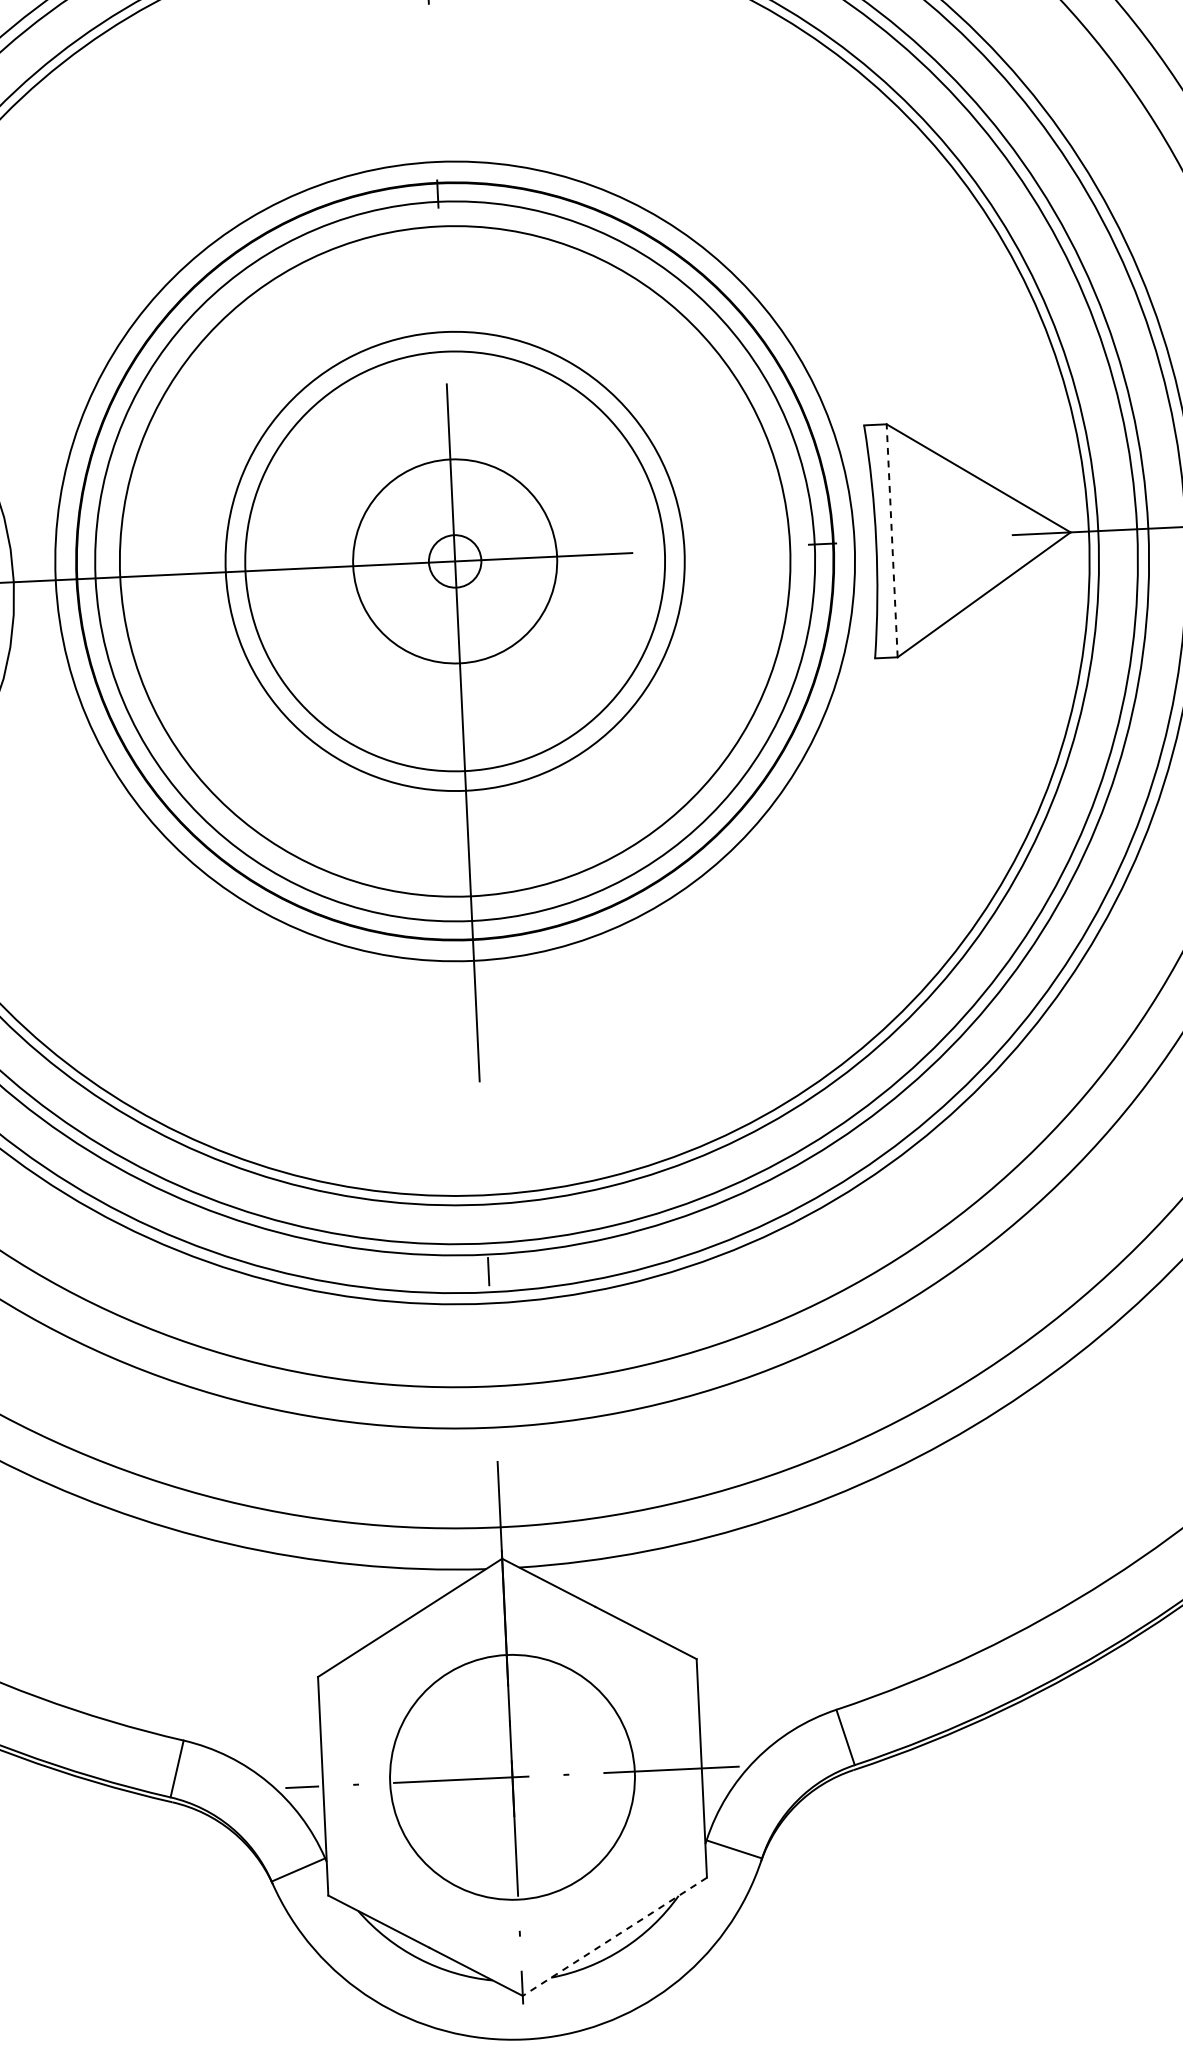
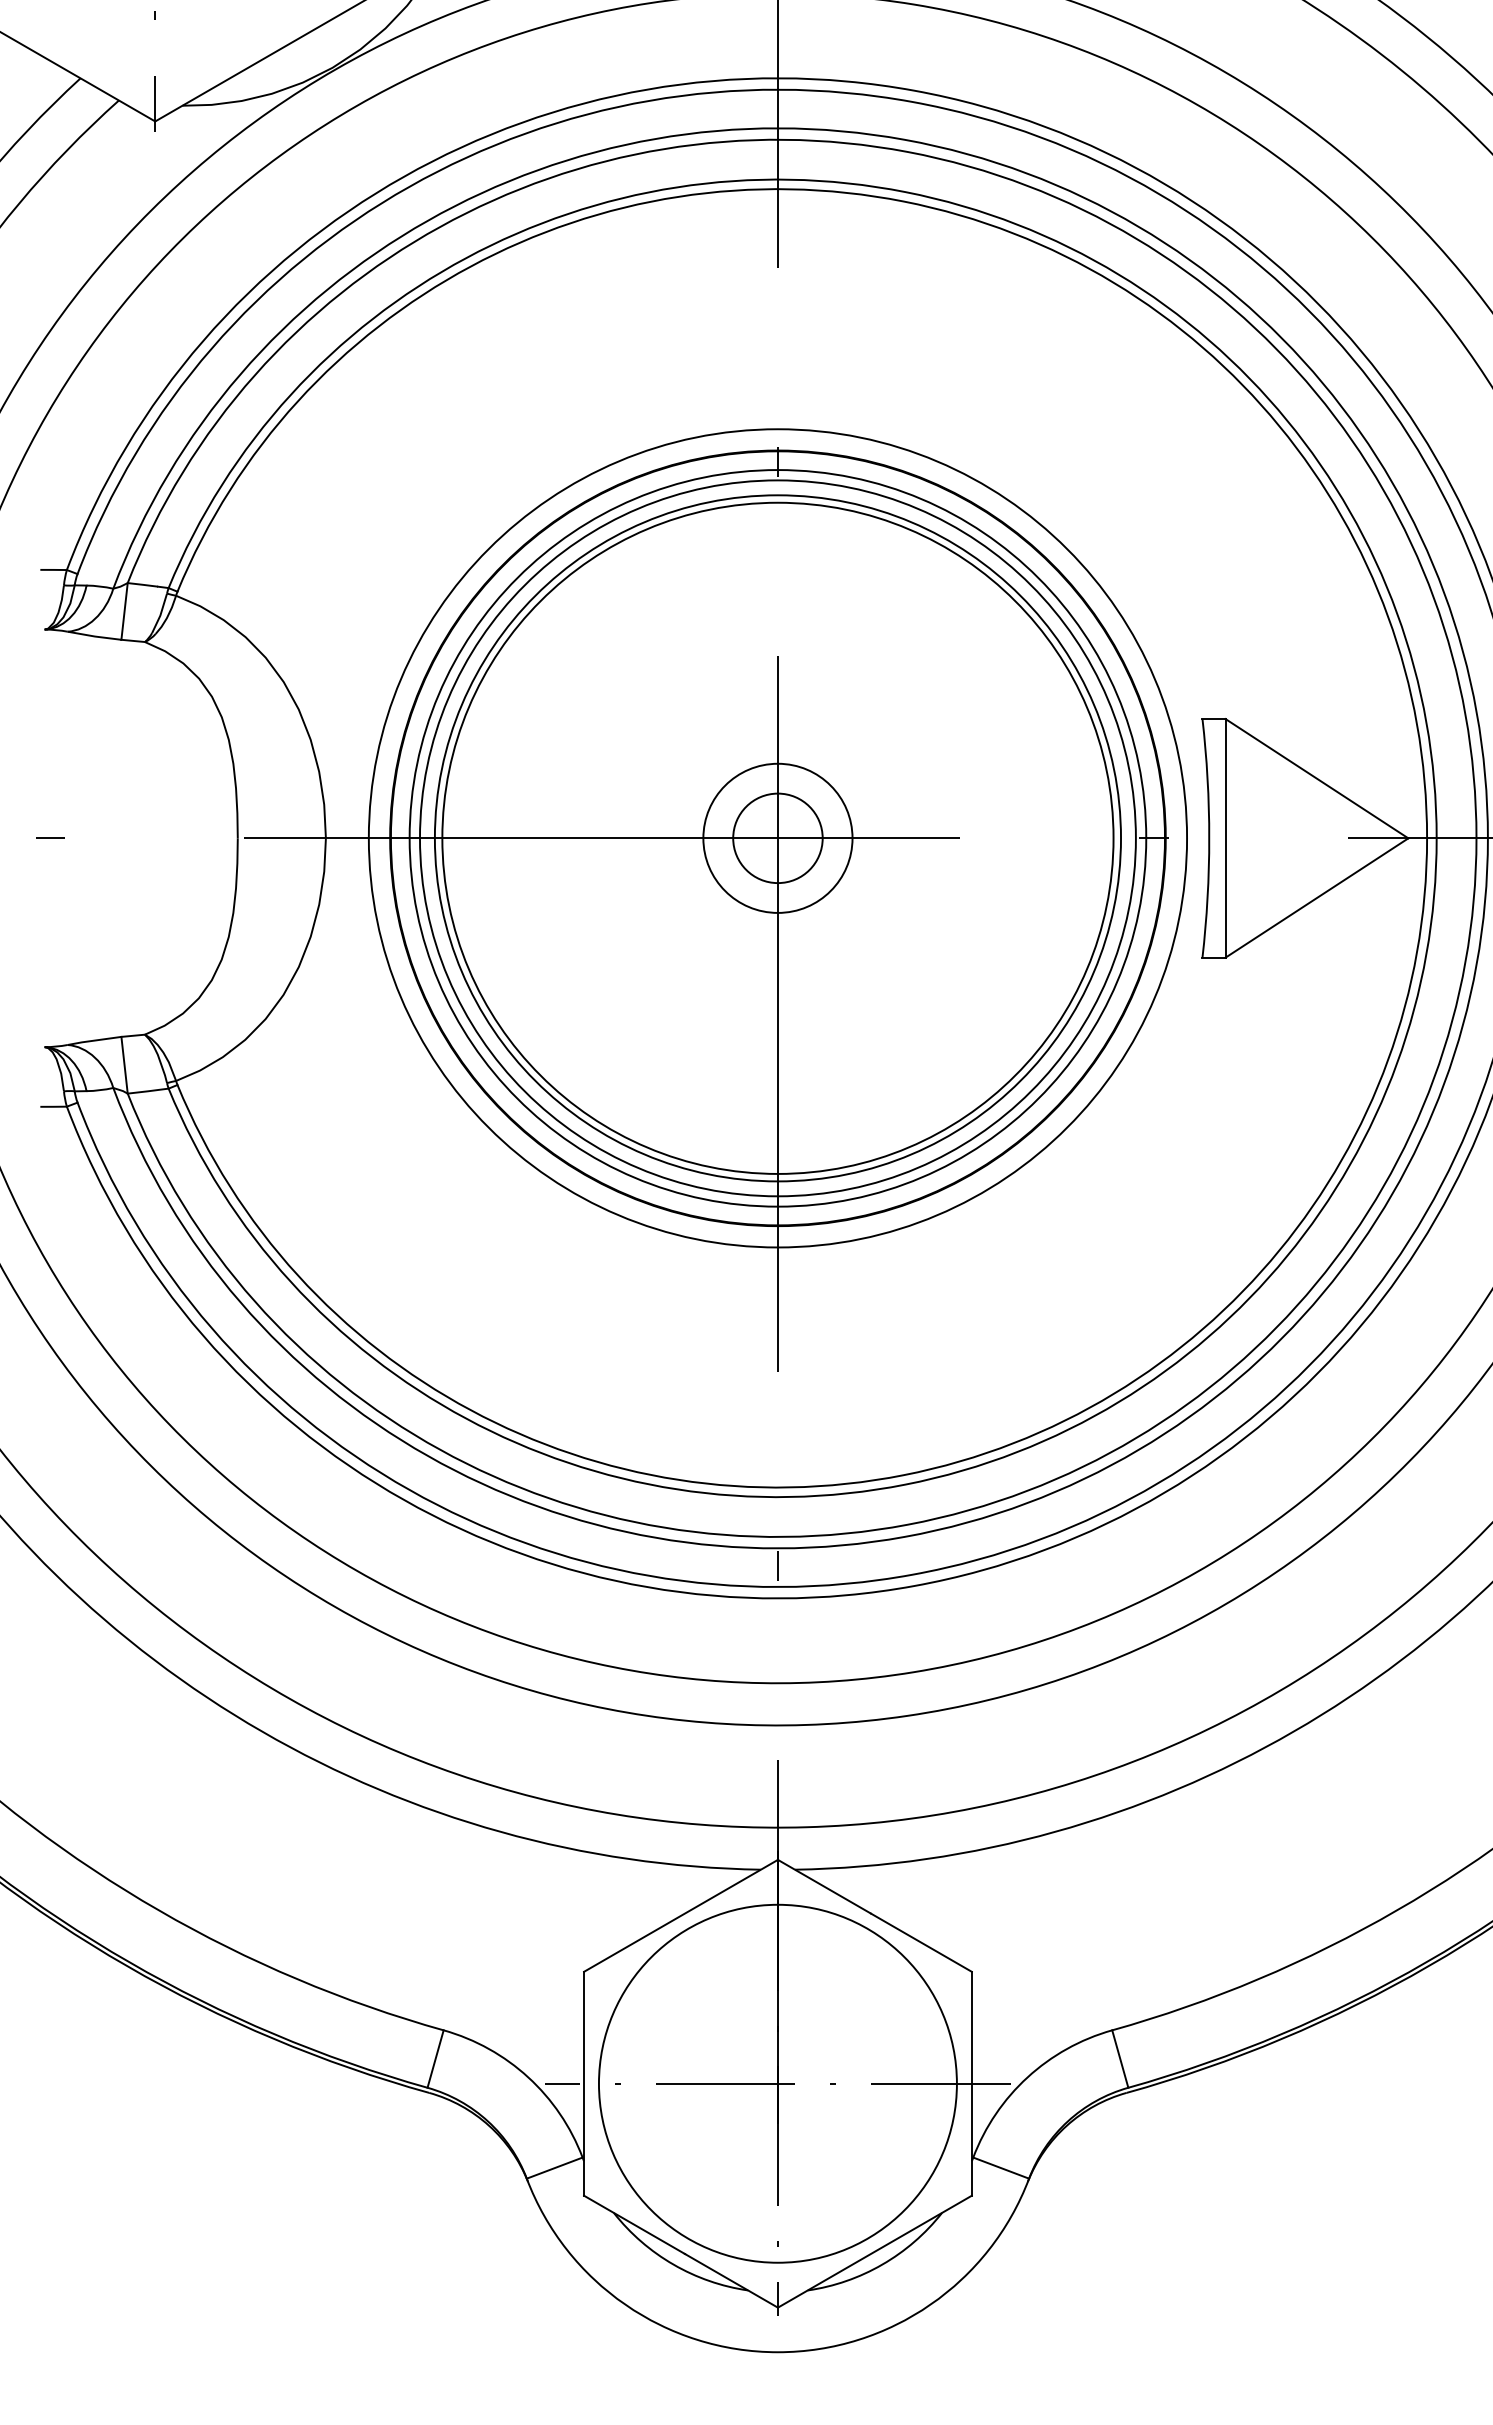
line: (892, 539) -> (1225, 837), dashed -> solid
circle: (454, 560) -> (777, 837), size x0.71
circle: (454, 560) -> (777, 837), size x1.43
circle: (454, 561) -> (777, 838), size x1.67
circle: (454, 561) -> (777, 838), size x1.67
circle: (512, 1777) -> (777, 2083), size x1.43
line: (614, 1936) -> (874, 2251), dashed -> solid

